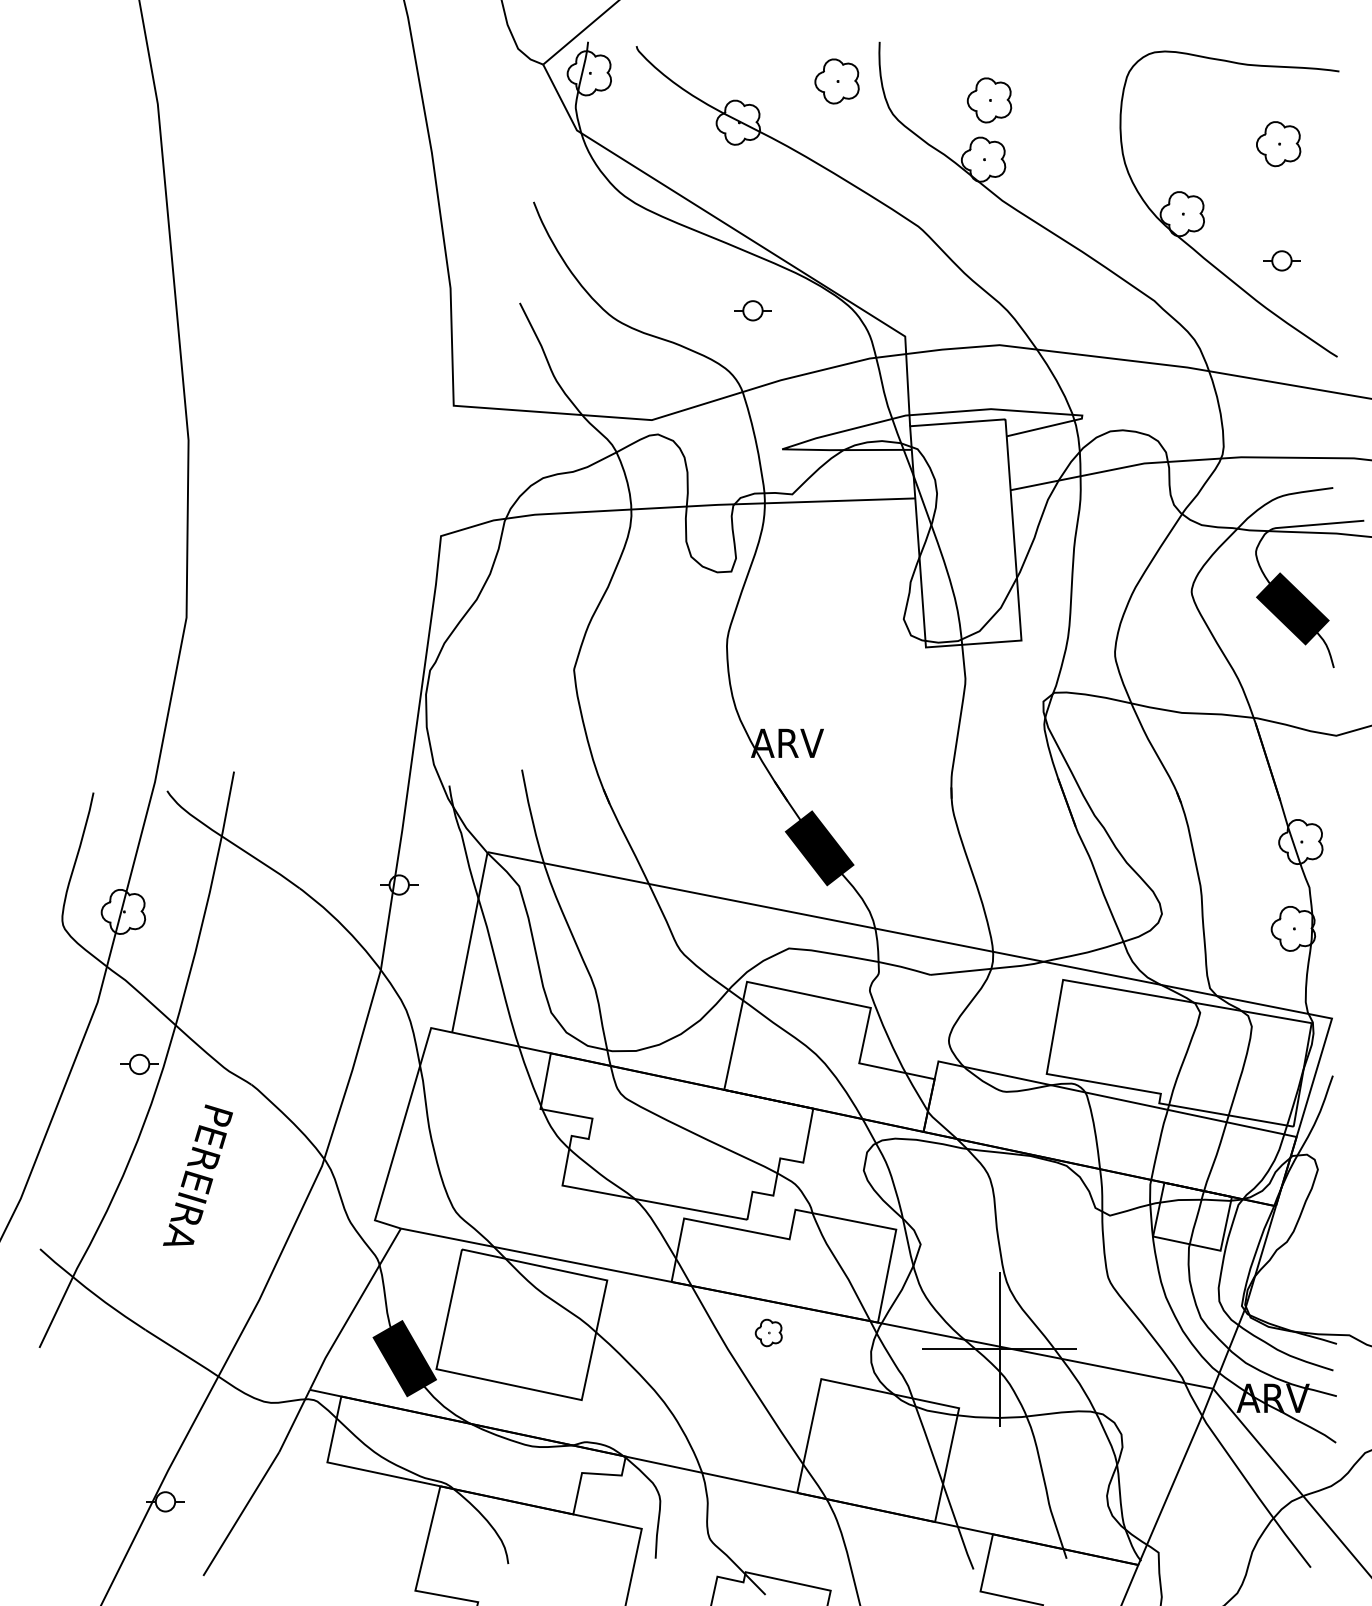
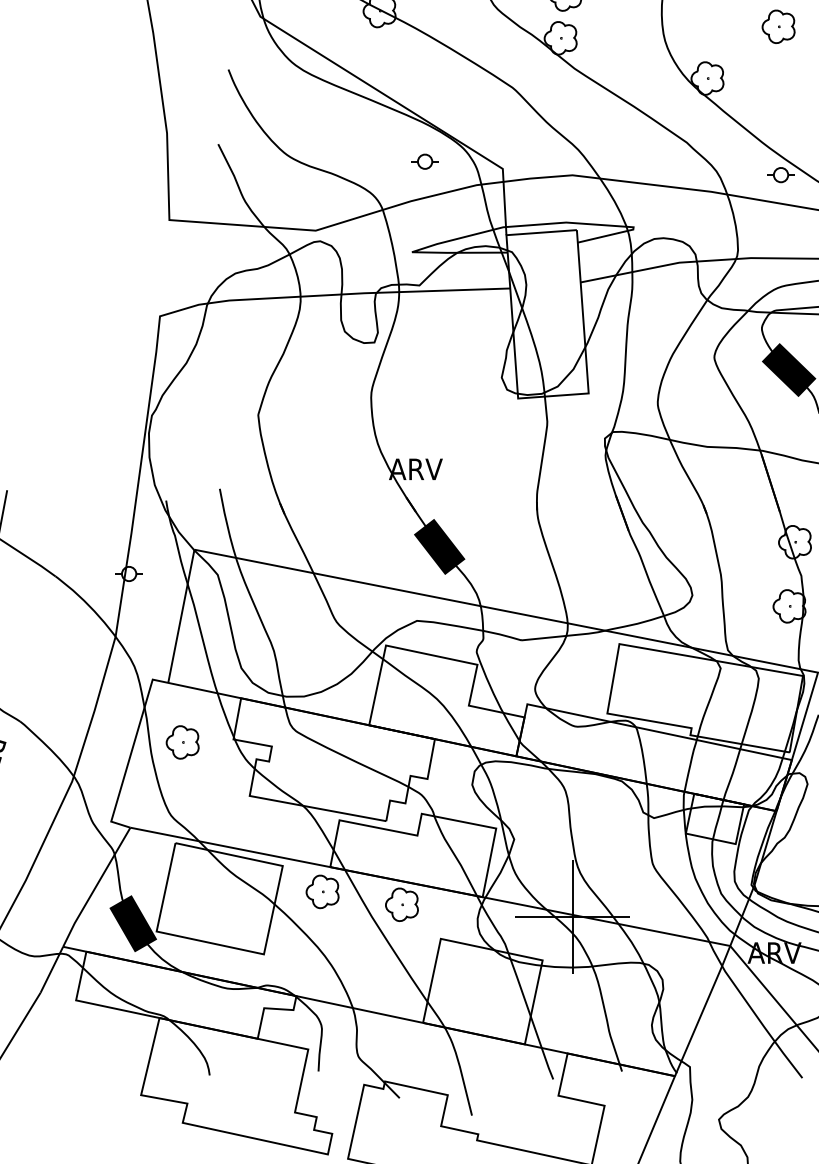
part: (1281, 260) -> (780, 174), moved
part: (752, 310) -> (424, 161), moved
part: (471, 1113) -> (182, 742), added
part: (660, 1315) -> (322, 891), added
part: (768, 1332) -> (401, 904), size x1.67

